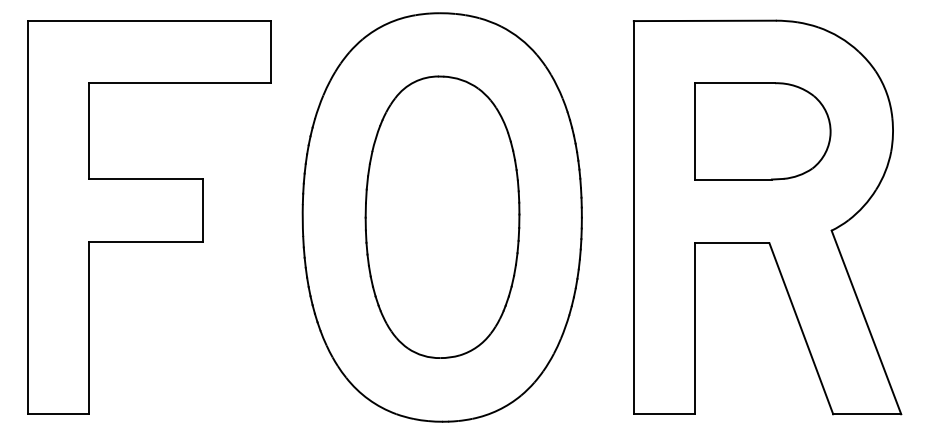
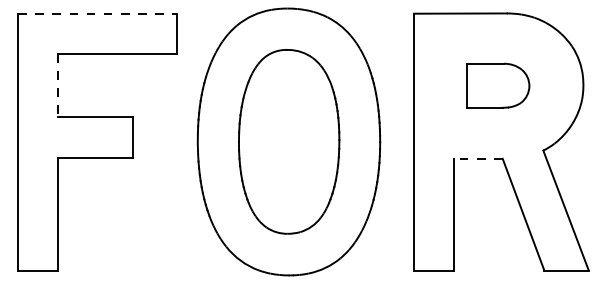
line: (149, 20) -> (97, 13), solid -> dashed
line: (87, 131) -> (57, 85), solid -> dashed
part: (763, 131) -> (498, 85), size x0.7
line: (730, 242) -> (477, 158), solid -> dashed

